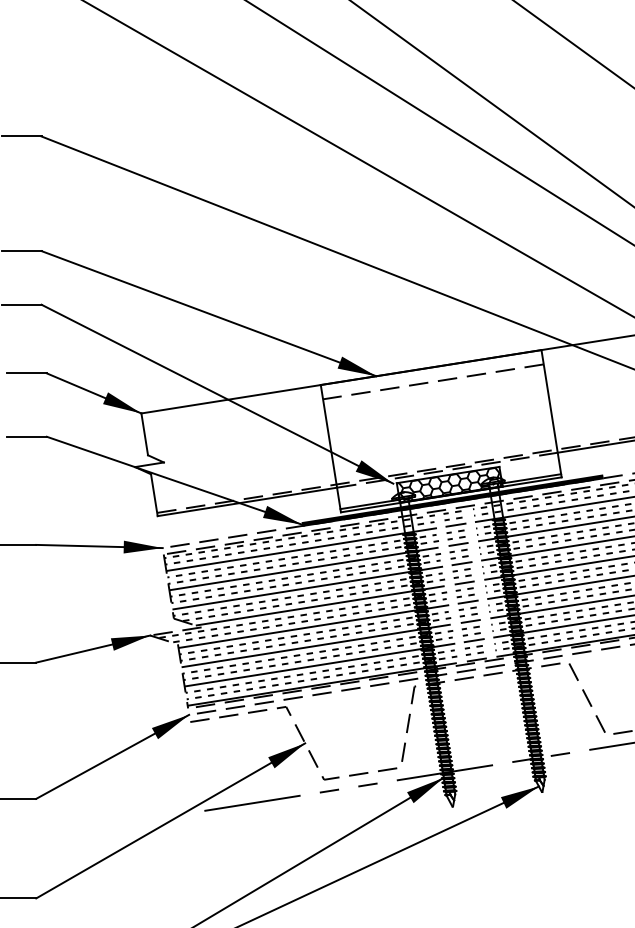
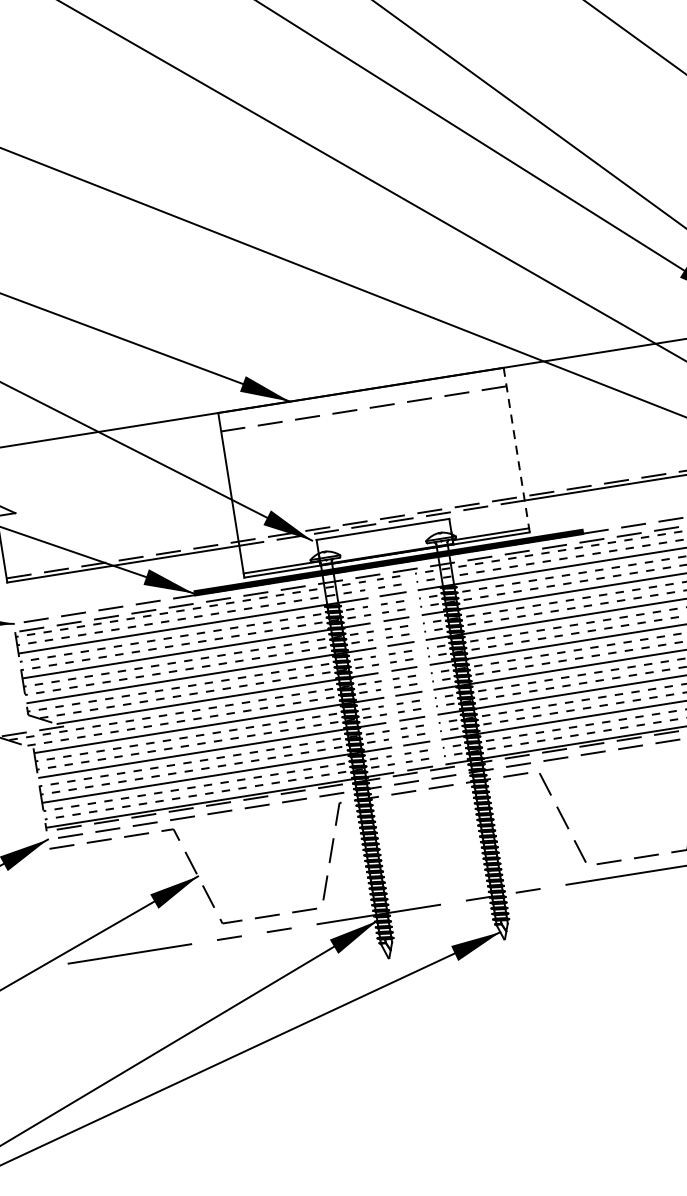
line: (551, 414) -> (516, 451), solid -> dashed
hatch: (449, 484) -> (384, 541), removed

